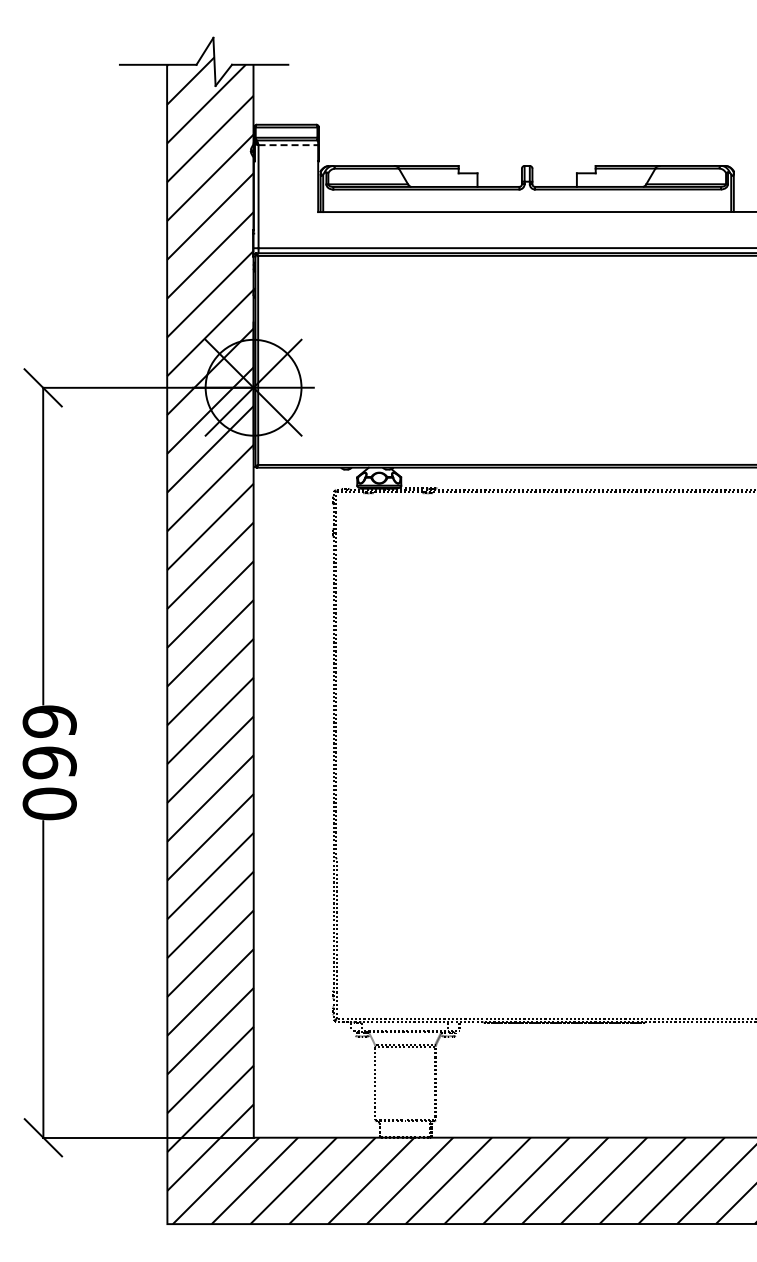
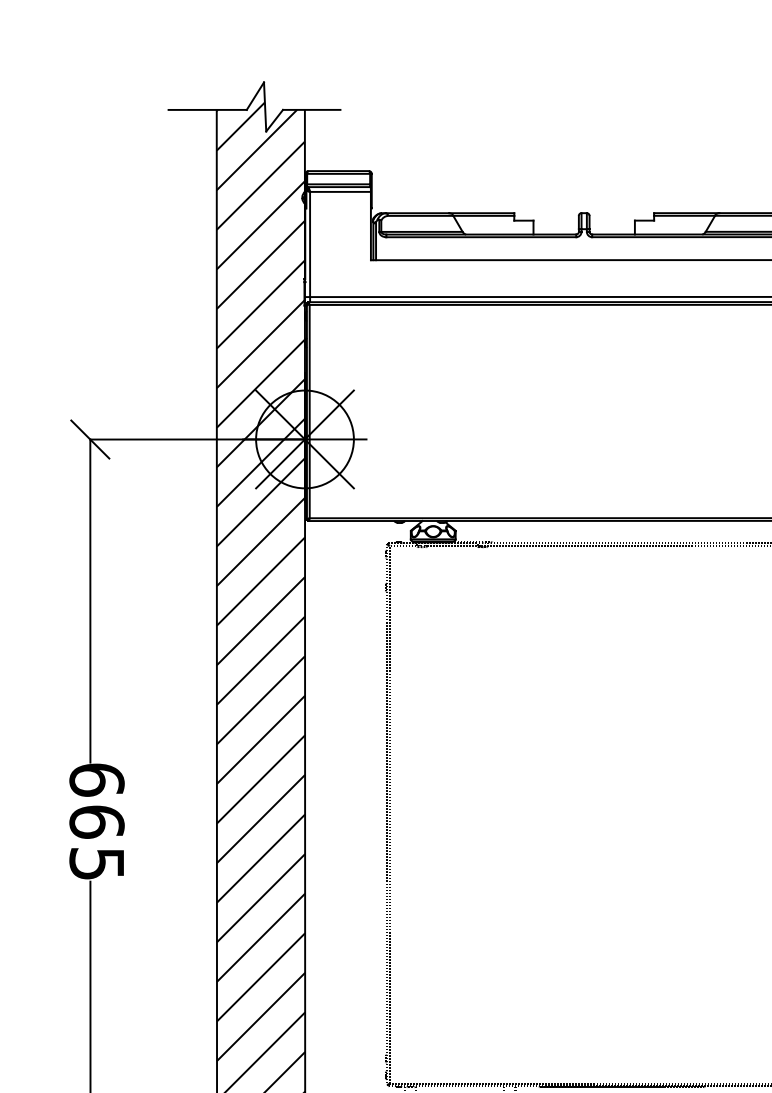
line: (288, 145) -> (340, 192), dashed -> solid
text: (49, 803) -> (96, 863), 660 -> 665

